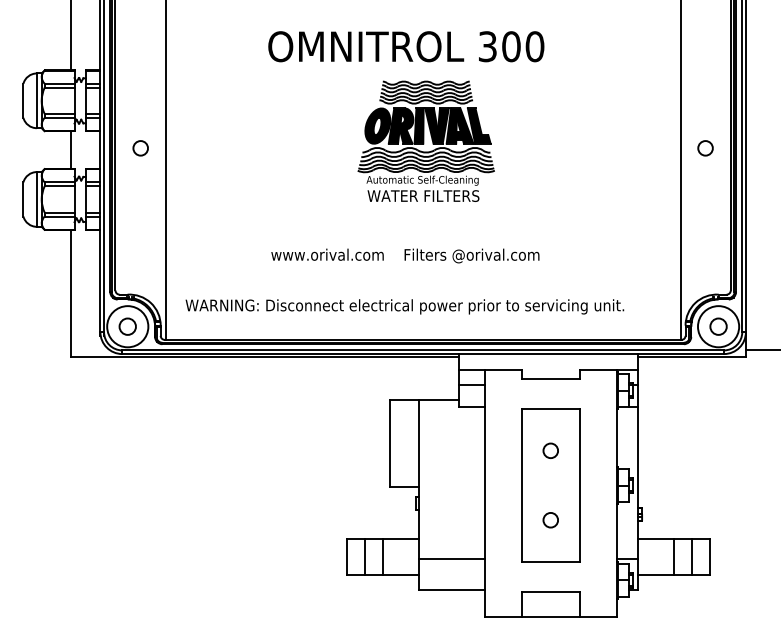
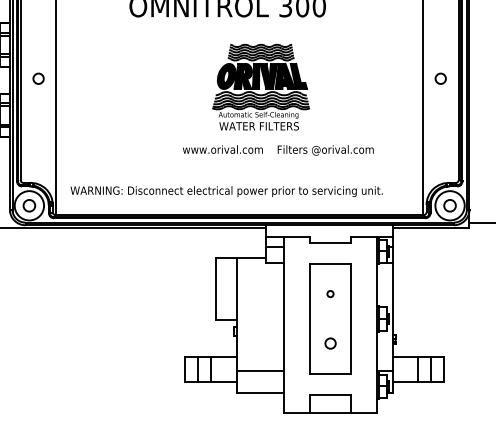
part: (425, 140) -> (260, 86), moved
text: (405, 255) -> (278, 150), moved
circle: (550, 450) -> (330, 293), size x0.6

